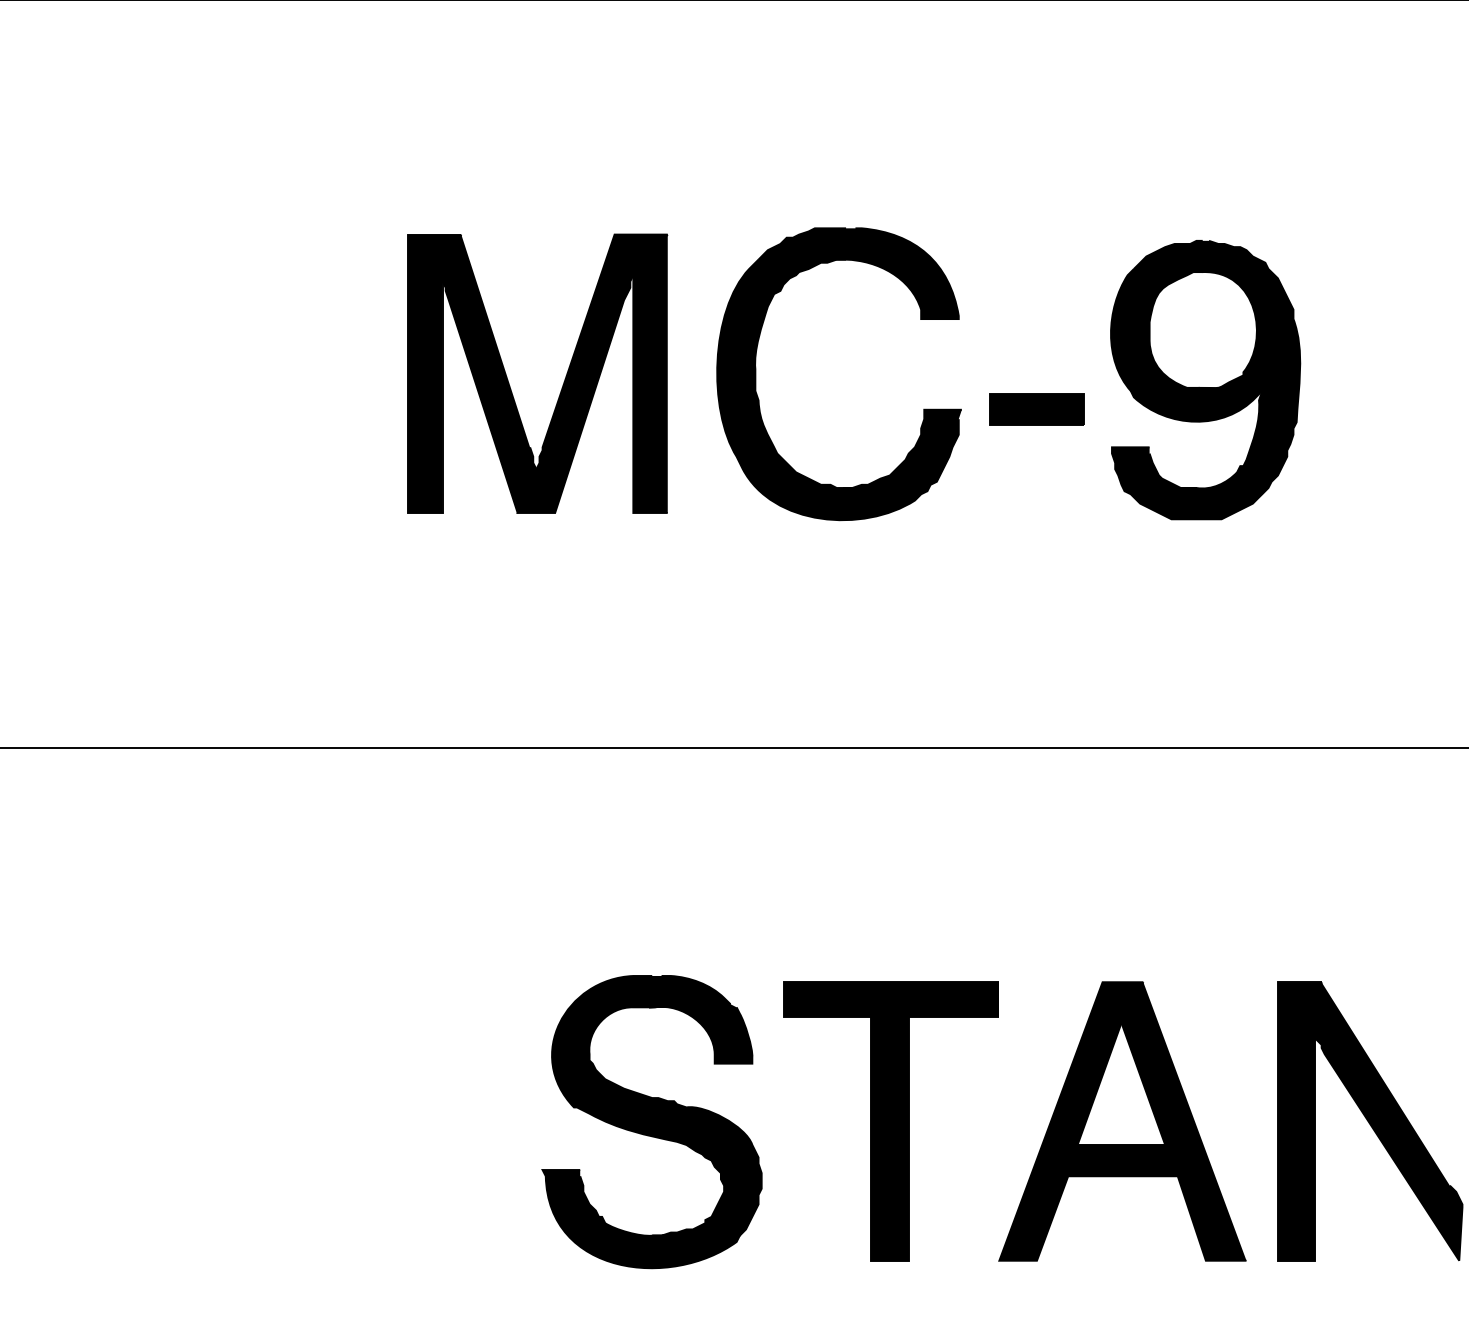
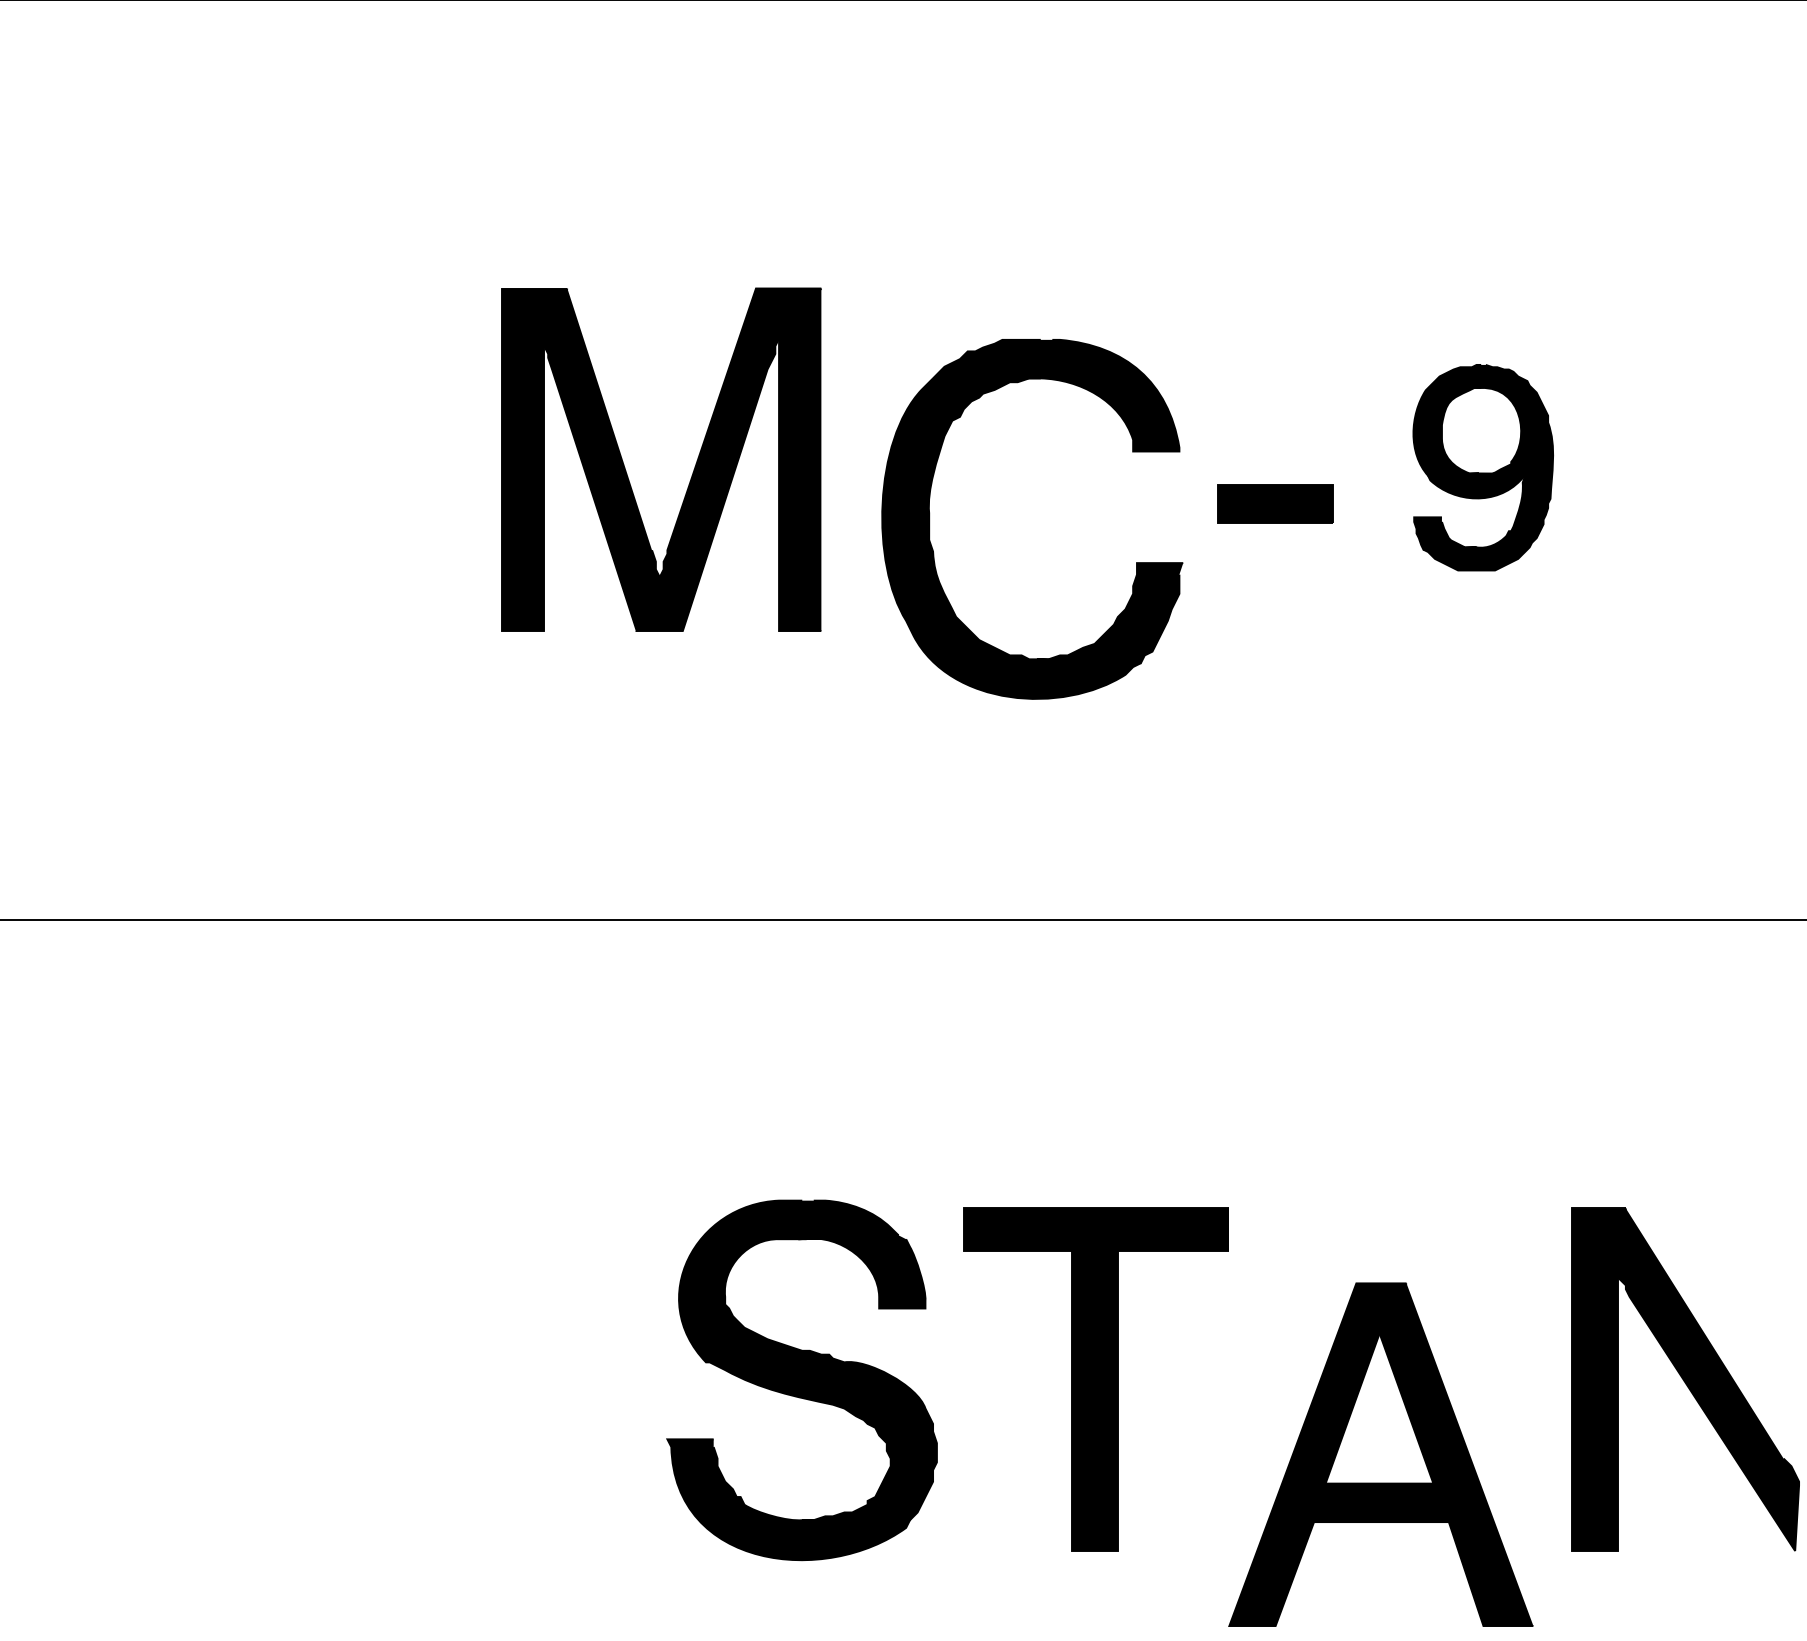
part: (756, 374) -> (930, 519), moved
part: (1205, 380) -> (1482, 468), size x0.6
part: (1122, 1121) -> (1380, 1454), moved

